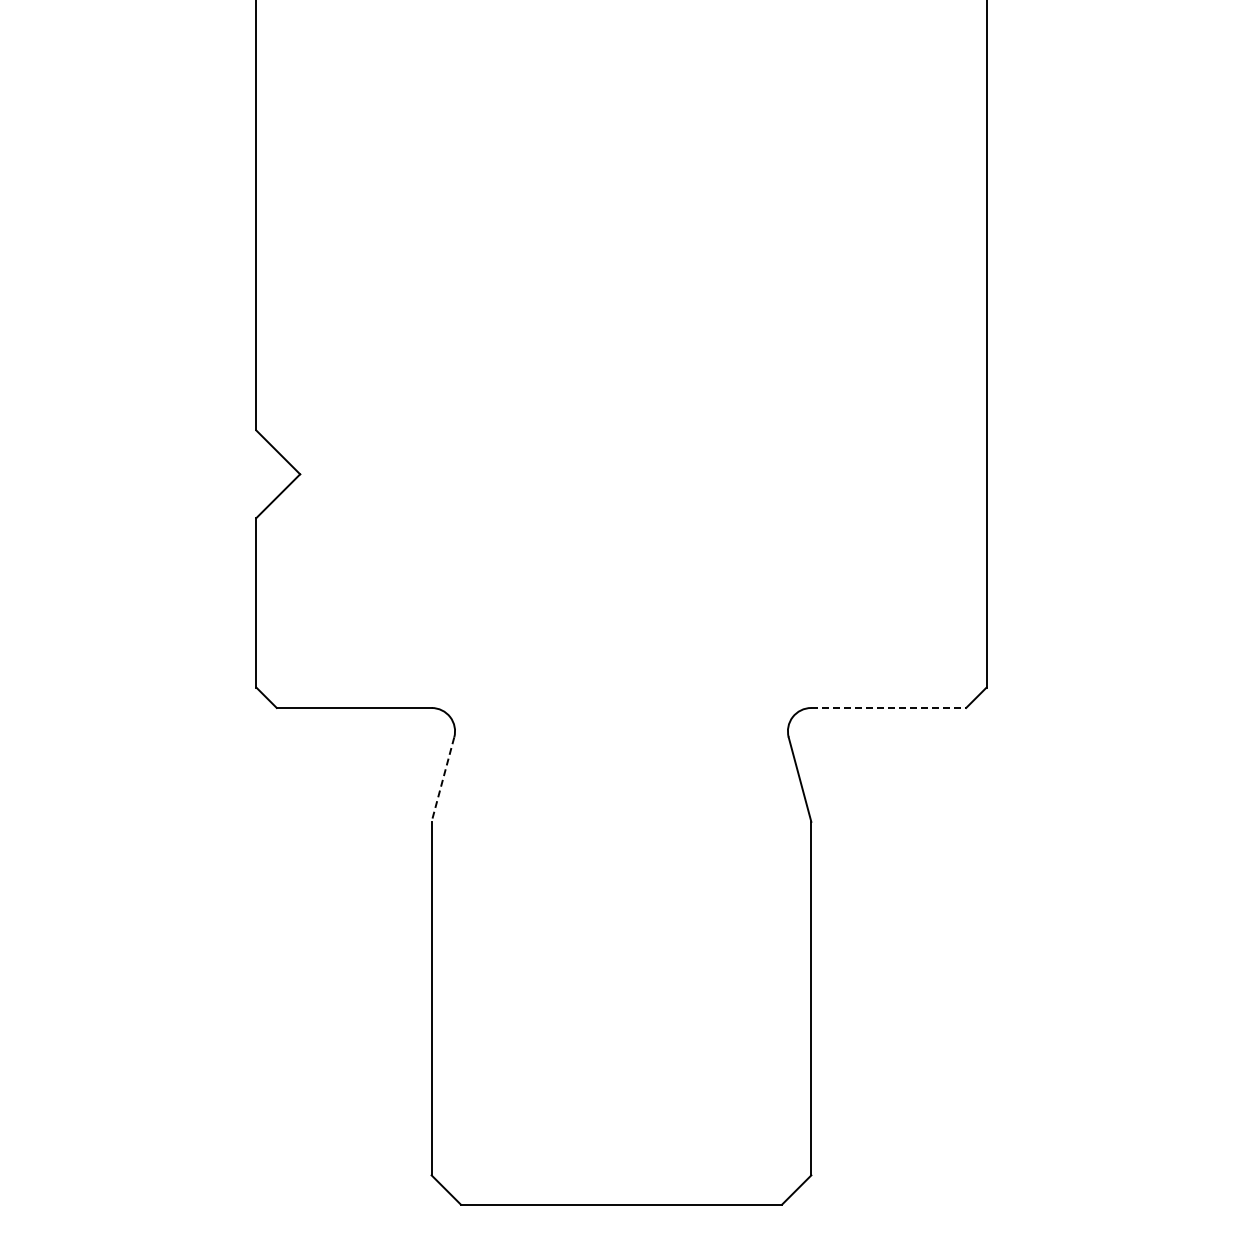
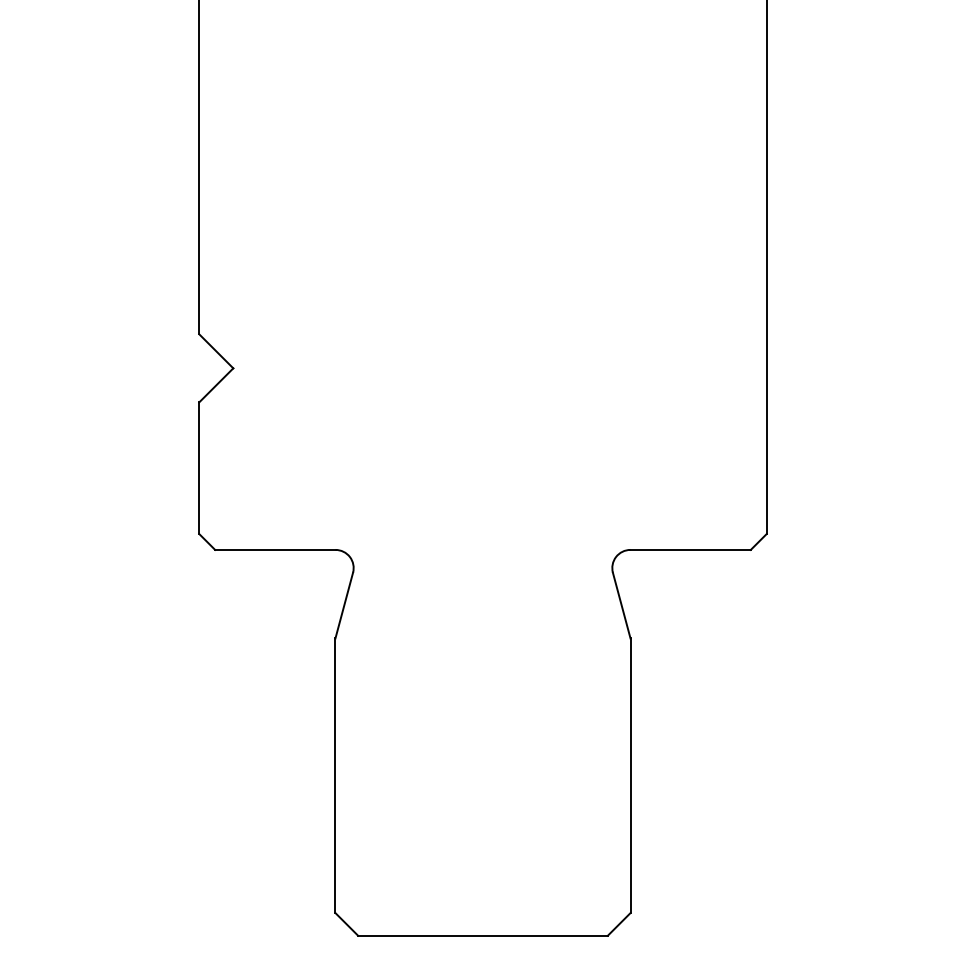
line: (889, 708) -> (691, 550), dashed -> solid
line: (442, 779) -> (343, 605), dashed -> solid

